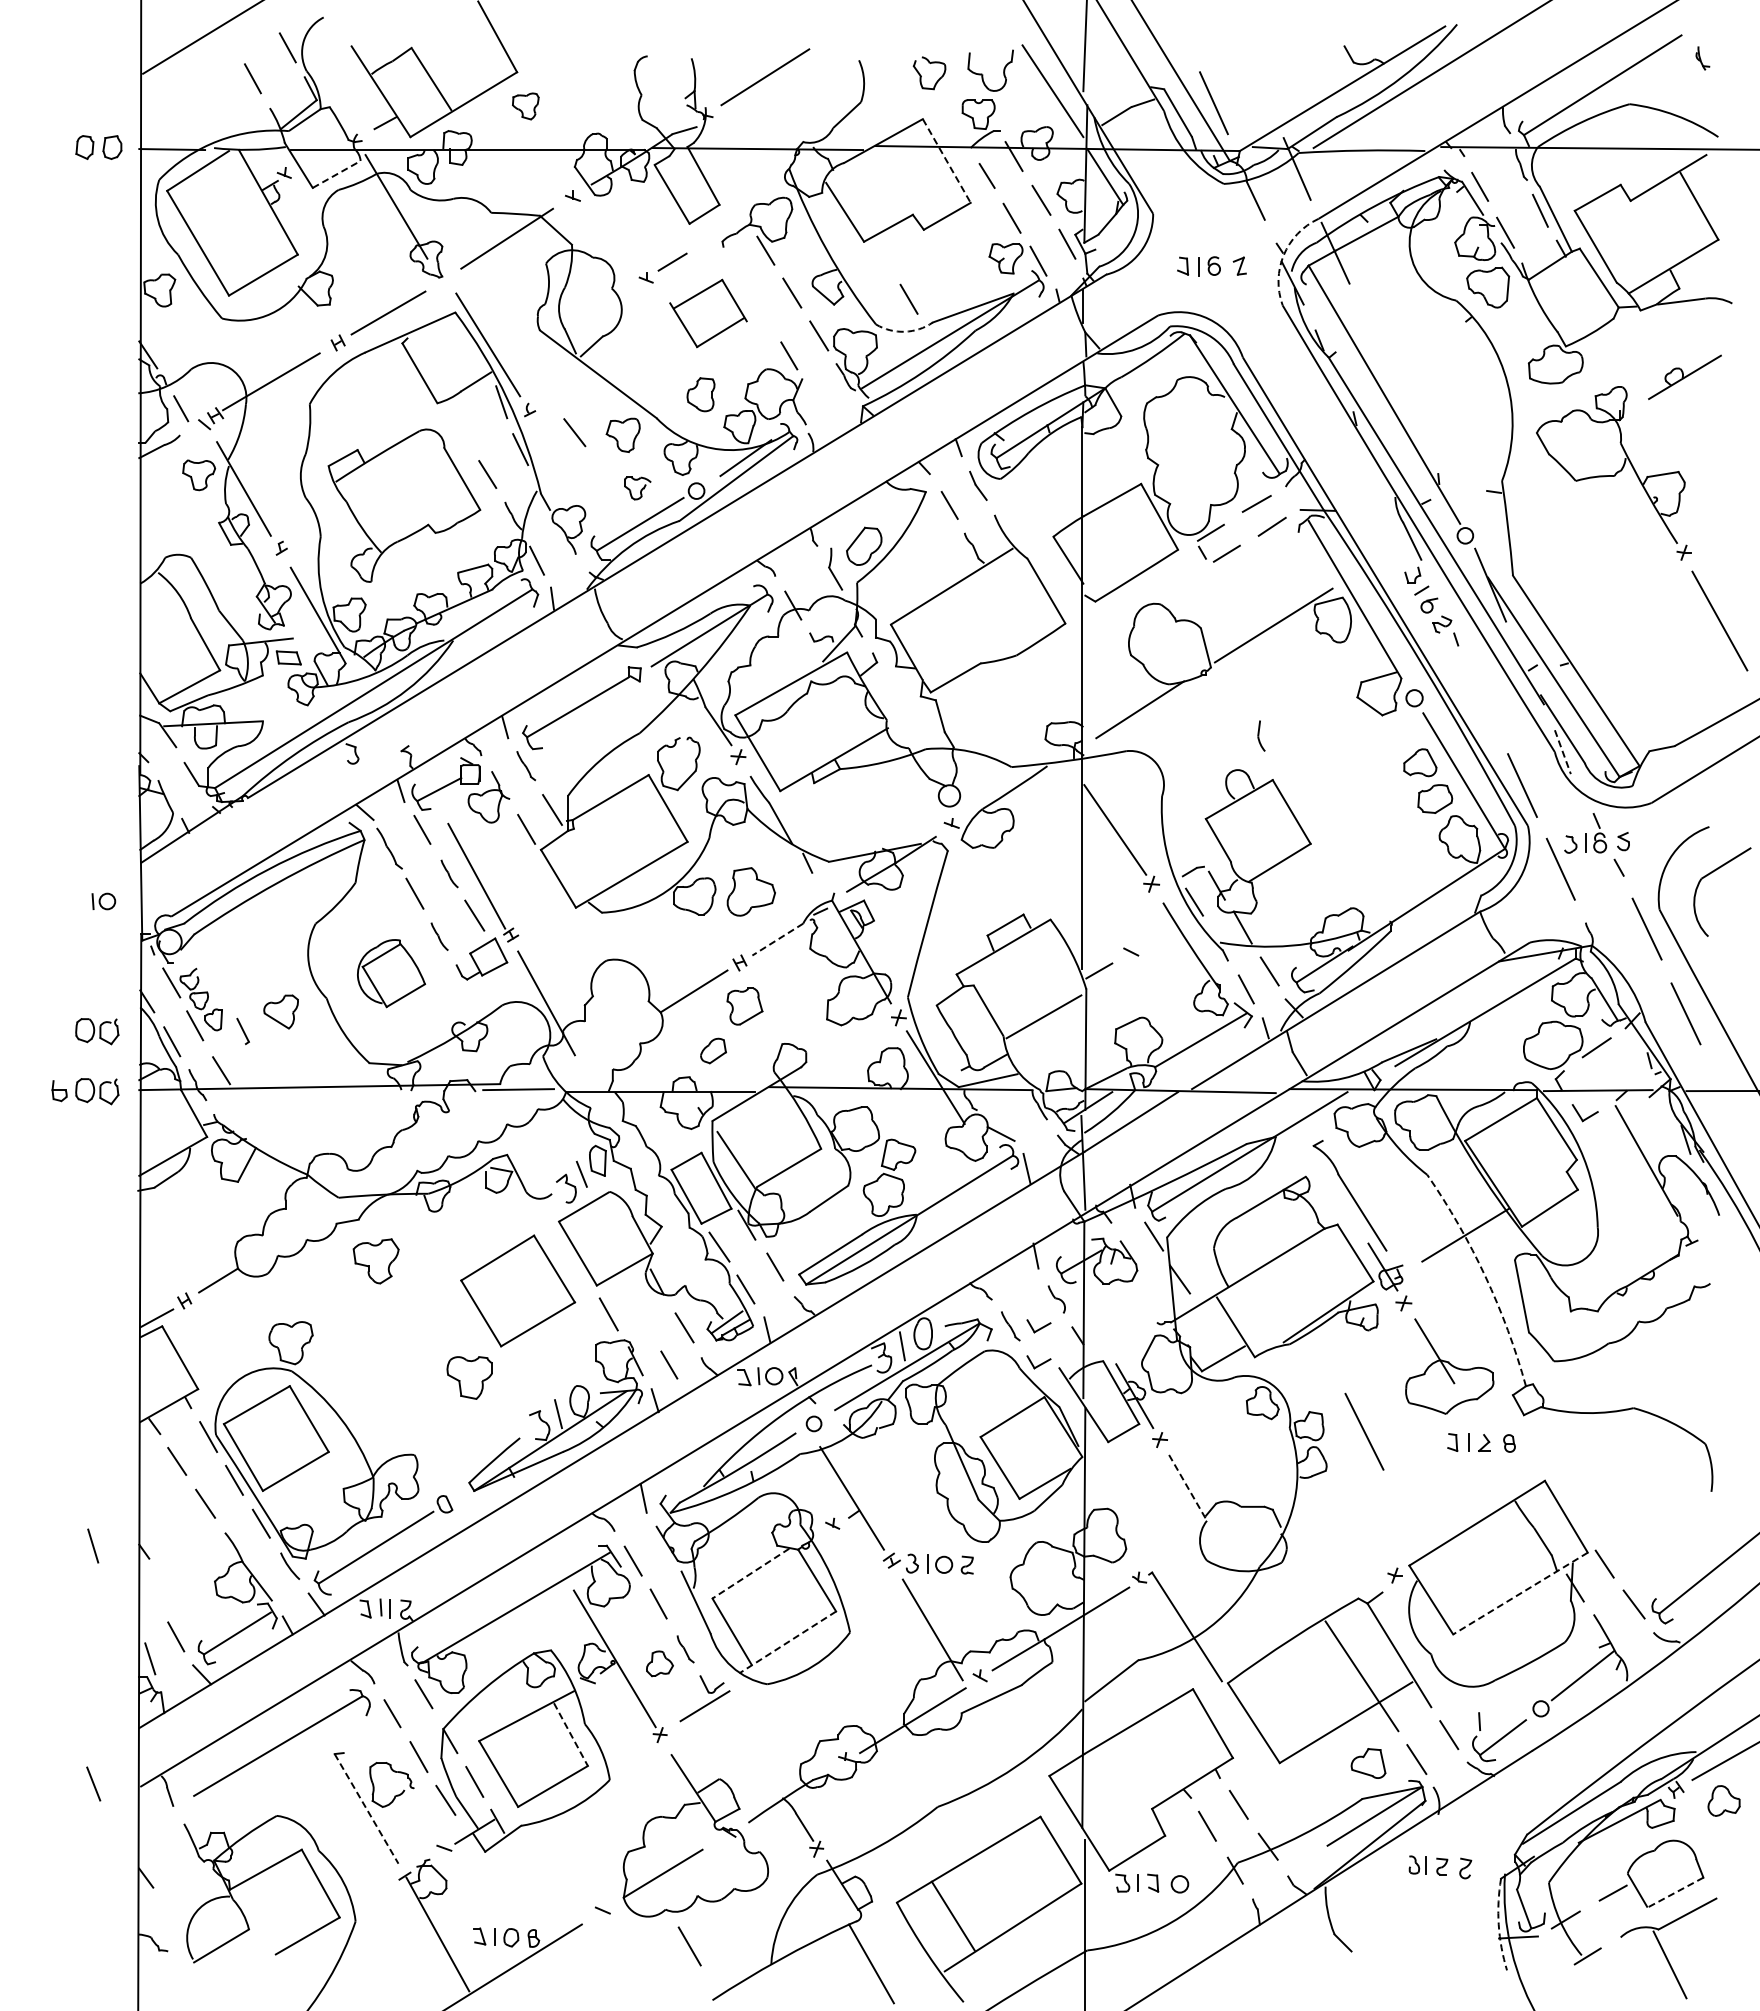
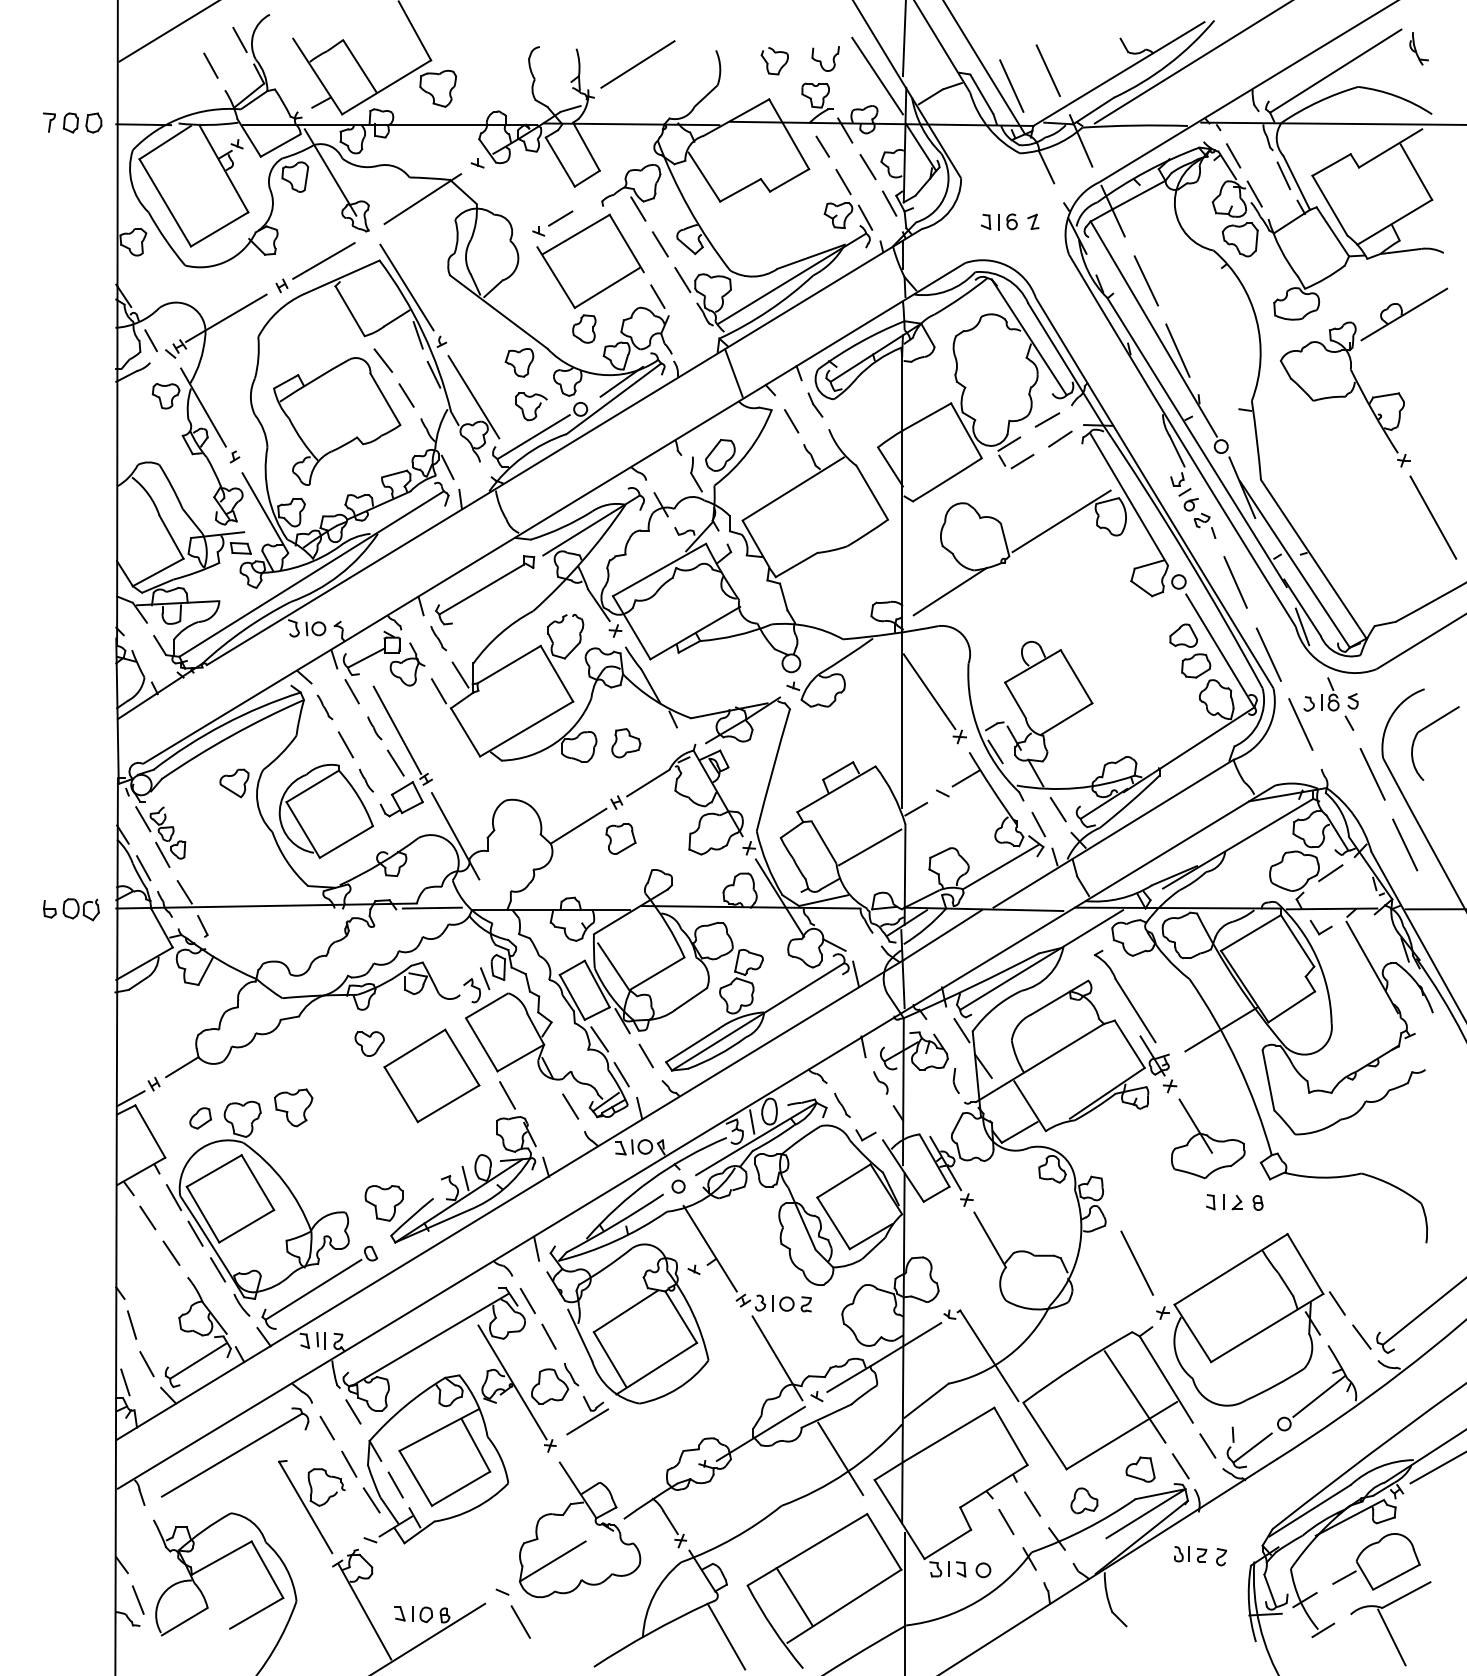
part: (1702, 58) -> (1418, 48), size x1.67
part: (990, 70) -> (825, 58), size x0.71
line: (1257, 84) -> (1048, 70), added
part: (525, 106) -> (438, 88), size x1.67
part: (58, 146) -> (48, 122), added
line: (947, 161) -> (789, 134), dashed -> solid
line: (337, 174) -> (281, 145), dashed -> solid
part: (353, 212) -> (294, 177), added
arc: (1283, 255) -> (1069, 213), dashed -> solid
line: (908, 298) -> (757, 248), removed
part: (708, 313) -> (590, 261), size x1.67
arc: (904, 331) -> (753, 276), dashed -> solid
line: (1375, 336) -> (1146, 280), added
part: (1684, 377) -> (1403, 314), size x1.43
line: (1413, 420) -> (1178, 350), added
line: (574, 432) -> (383, 360), moved
line: (880, 447) -> (733, 373), added
line: (568, 476) -> (473, 397), added
part: (637, 488) -> (531, 407), size x1.43
line: (1482, 698) -> (1235, 582), added
part: (1261, 735) -> (956, 1080), moved
line: (1563, 752) -> (1303, 627), dashed -> solid
part: (389, 848) -> (324, 707), size x0.71
part: (751, 891) -> (626, 743), size x0.71
part: (103, 901) -> (315, 628), moved
line: (1159, 933) -> (966, 778), added
line: (777, 939) -> (648, 783), dashed -> solid
part: (391, 973) -> (326, 811), size x1.67
part: (280, 1011) -> (233, 783), moved
part: (242, 1030) -> (202, 925), moved
part: (97, 1031) -> (81, 859), removed
part: (713, 1050) -> (200, 1117), moved
part: (443, 1252) -> (369, 1043), added
part: (375, 1261) -> (293, 1107), moved
arc: (1485, 1276) -> (1238, 1063), dashed -> solid
part: (1038, 1326) -> (865, 1105), removed
line: (669, 1364) -> (558, 1137), removed
part: (469, 1377) -> (383, 1202), moved
line: (1364, 1431) -> (1137, 1262), moved
line: (1188, 1487) -> (990, 1239), dashed -> solid
line: (93, 1545) -> (132, 1324), moved
line: (750, 1573) -> (625, 1311), dashed -> solid
line: (1520, 1593) -> (1267, 1327), dashed -> solid
line: (787, 1642) -> (656, 1368), dashed -> solid
part: (659, 1663) -> (549, 1386), size x1.67
line: (570, 1734) -> (475, 1445), dashed -> solid
line: (1008, 1750) -> (840, 1458), added
line: (93, 1783) -> (138, 1599), moved
part: (1723, 1800) -> (1083, 1500), moved
line: (366, 1809) -> (305, 1507), dashed -> solid
line: (1675, 1892) -> (1396, 1577), dashed -> solid
arc: (1498, 1924) -> (1248, 1603), dashed -> solid
line: (689, 1946) -> (520, 1622), moved

